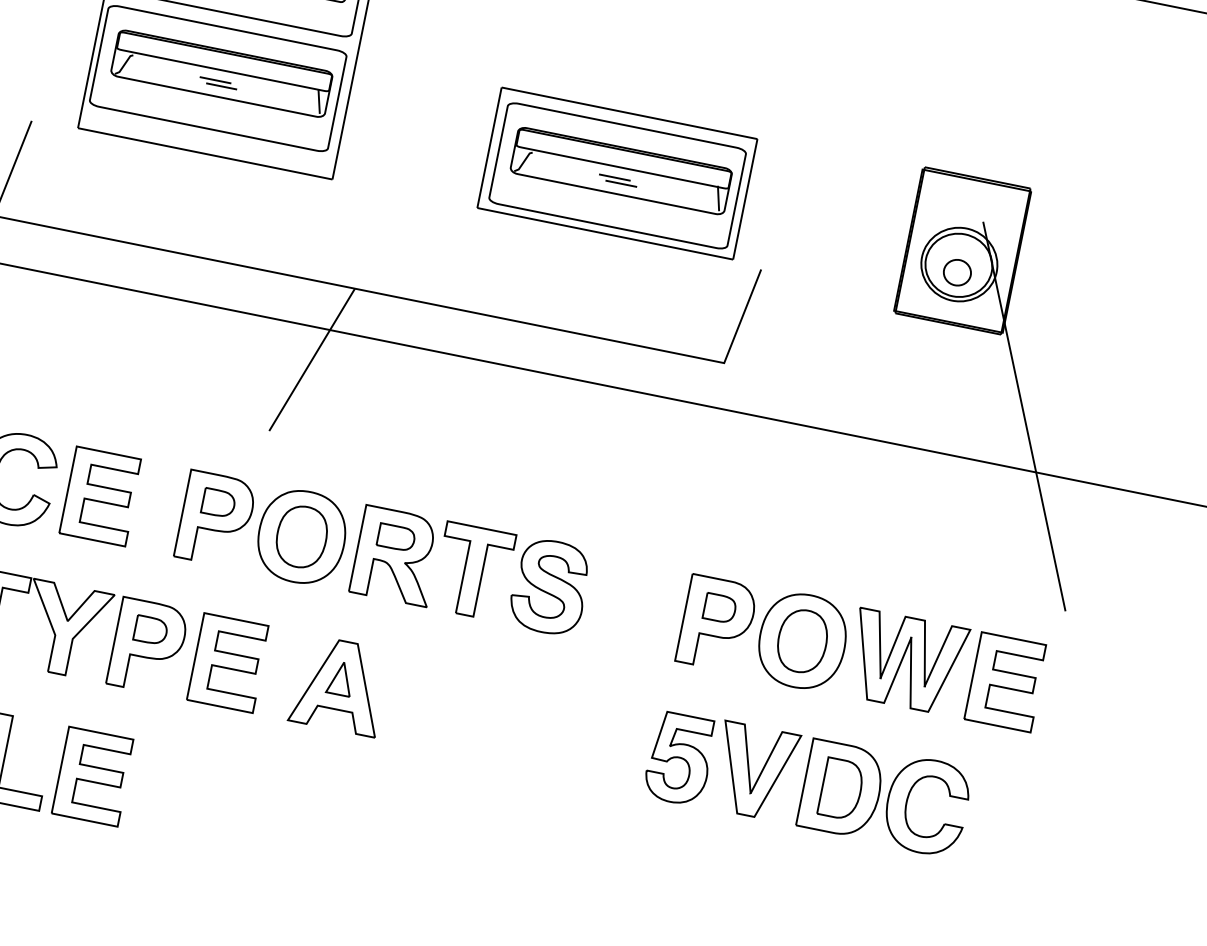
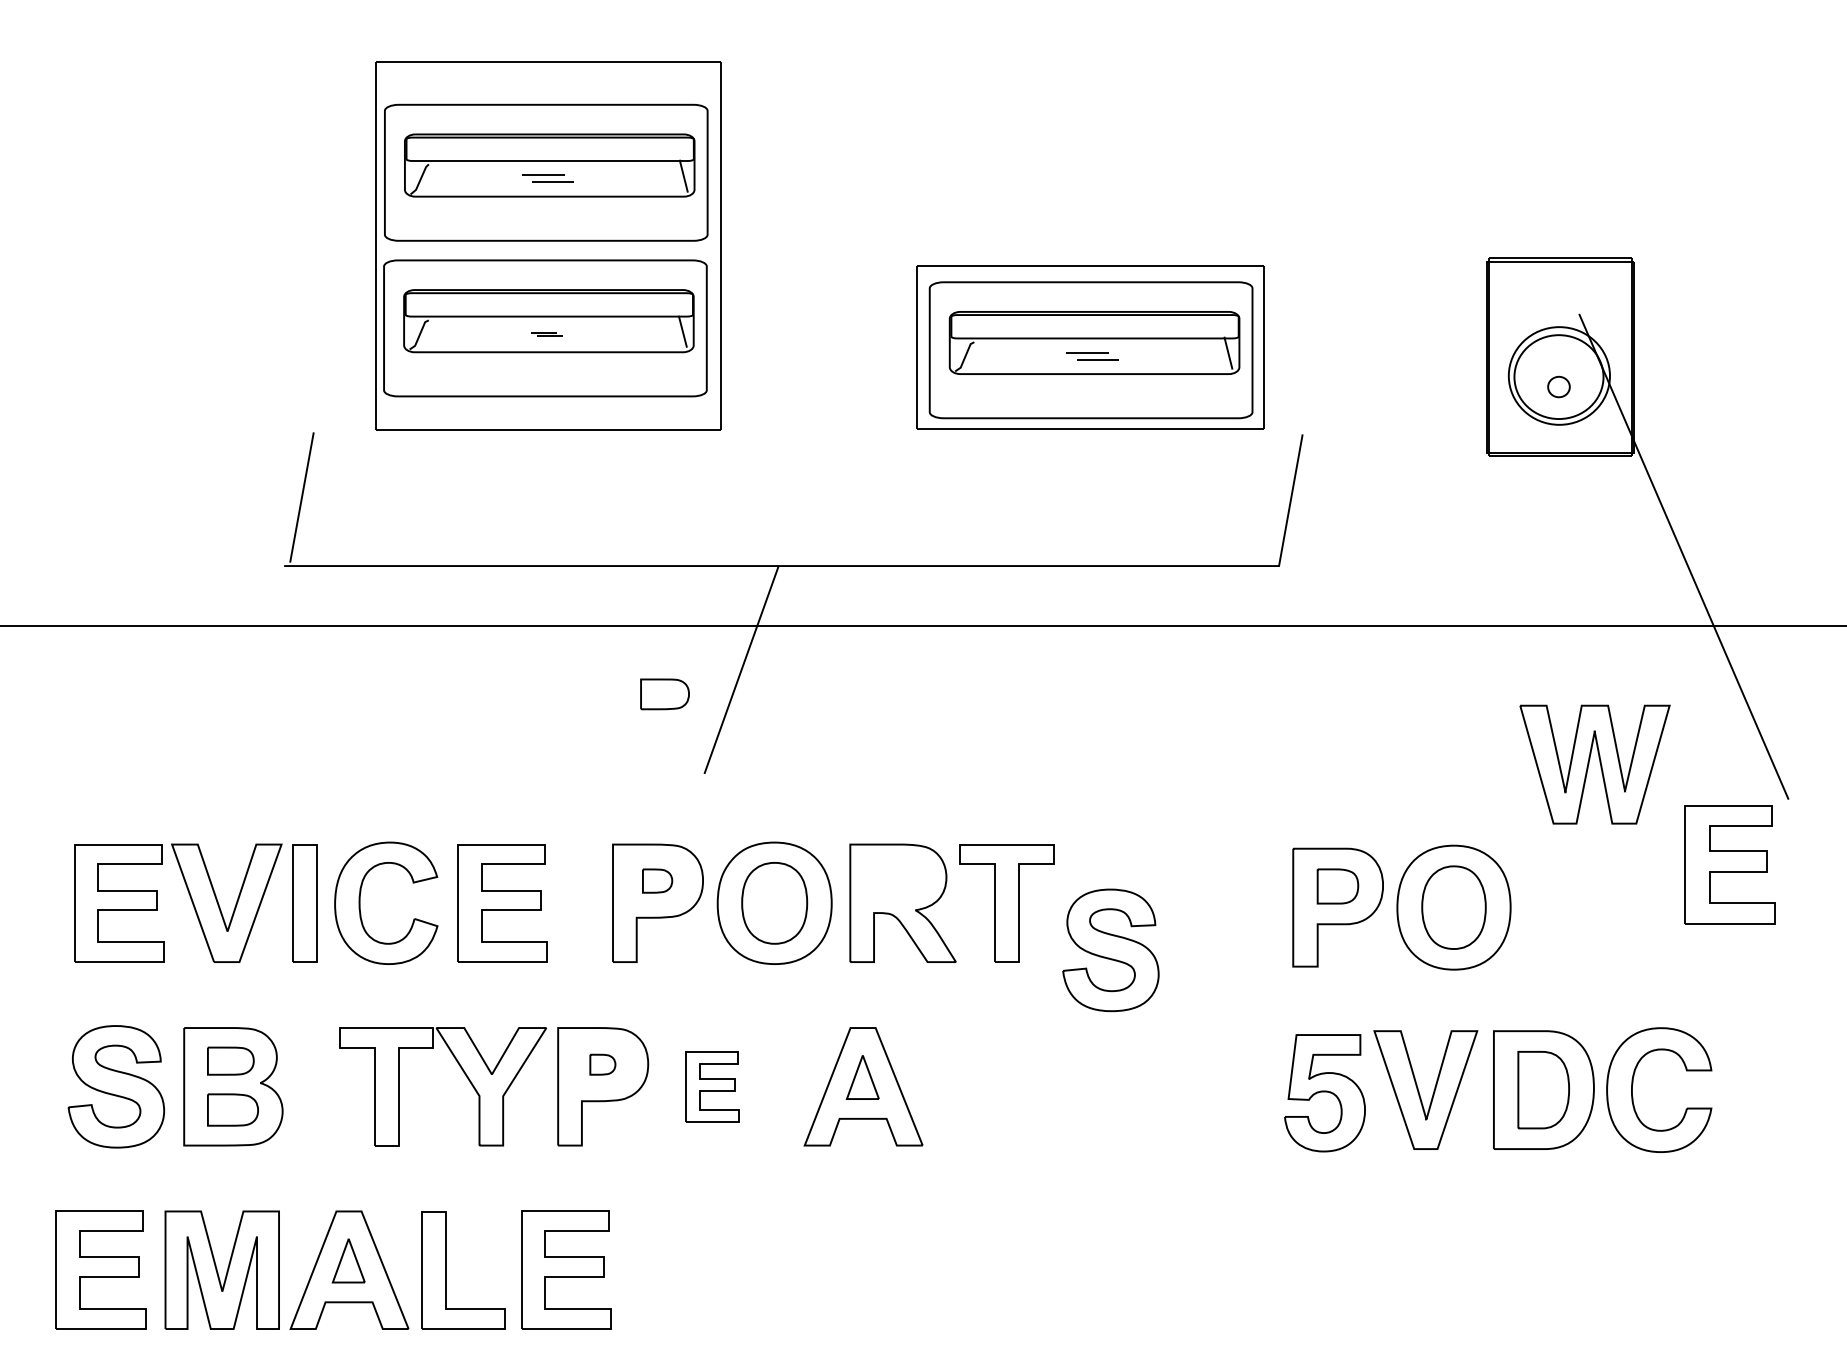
part: (218, 83) -> (546, 334), size x0.6
part: (957, 272) -> (1558, 386), size x0.6
part: (218, 502) -> (657, 880), size x0.7
part: (396, 537) -> (664, 694), moved
part: (549, 587) -> (1110, 950), moved
part: (150, 630) -> (602, 1064), size x0.6
part: (228, 662) -> (712, 1086), size x0.6
part: (906, 662) -> (1594, 764), moved
part: (1005, 682) -> (1729, 864), moved

